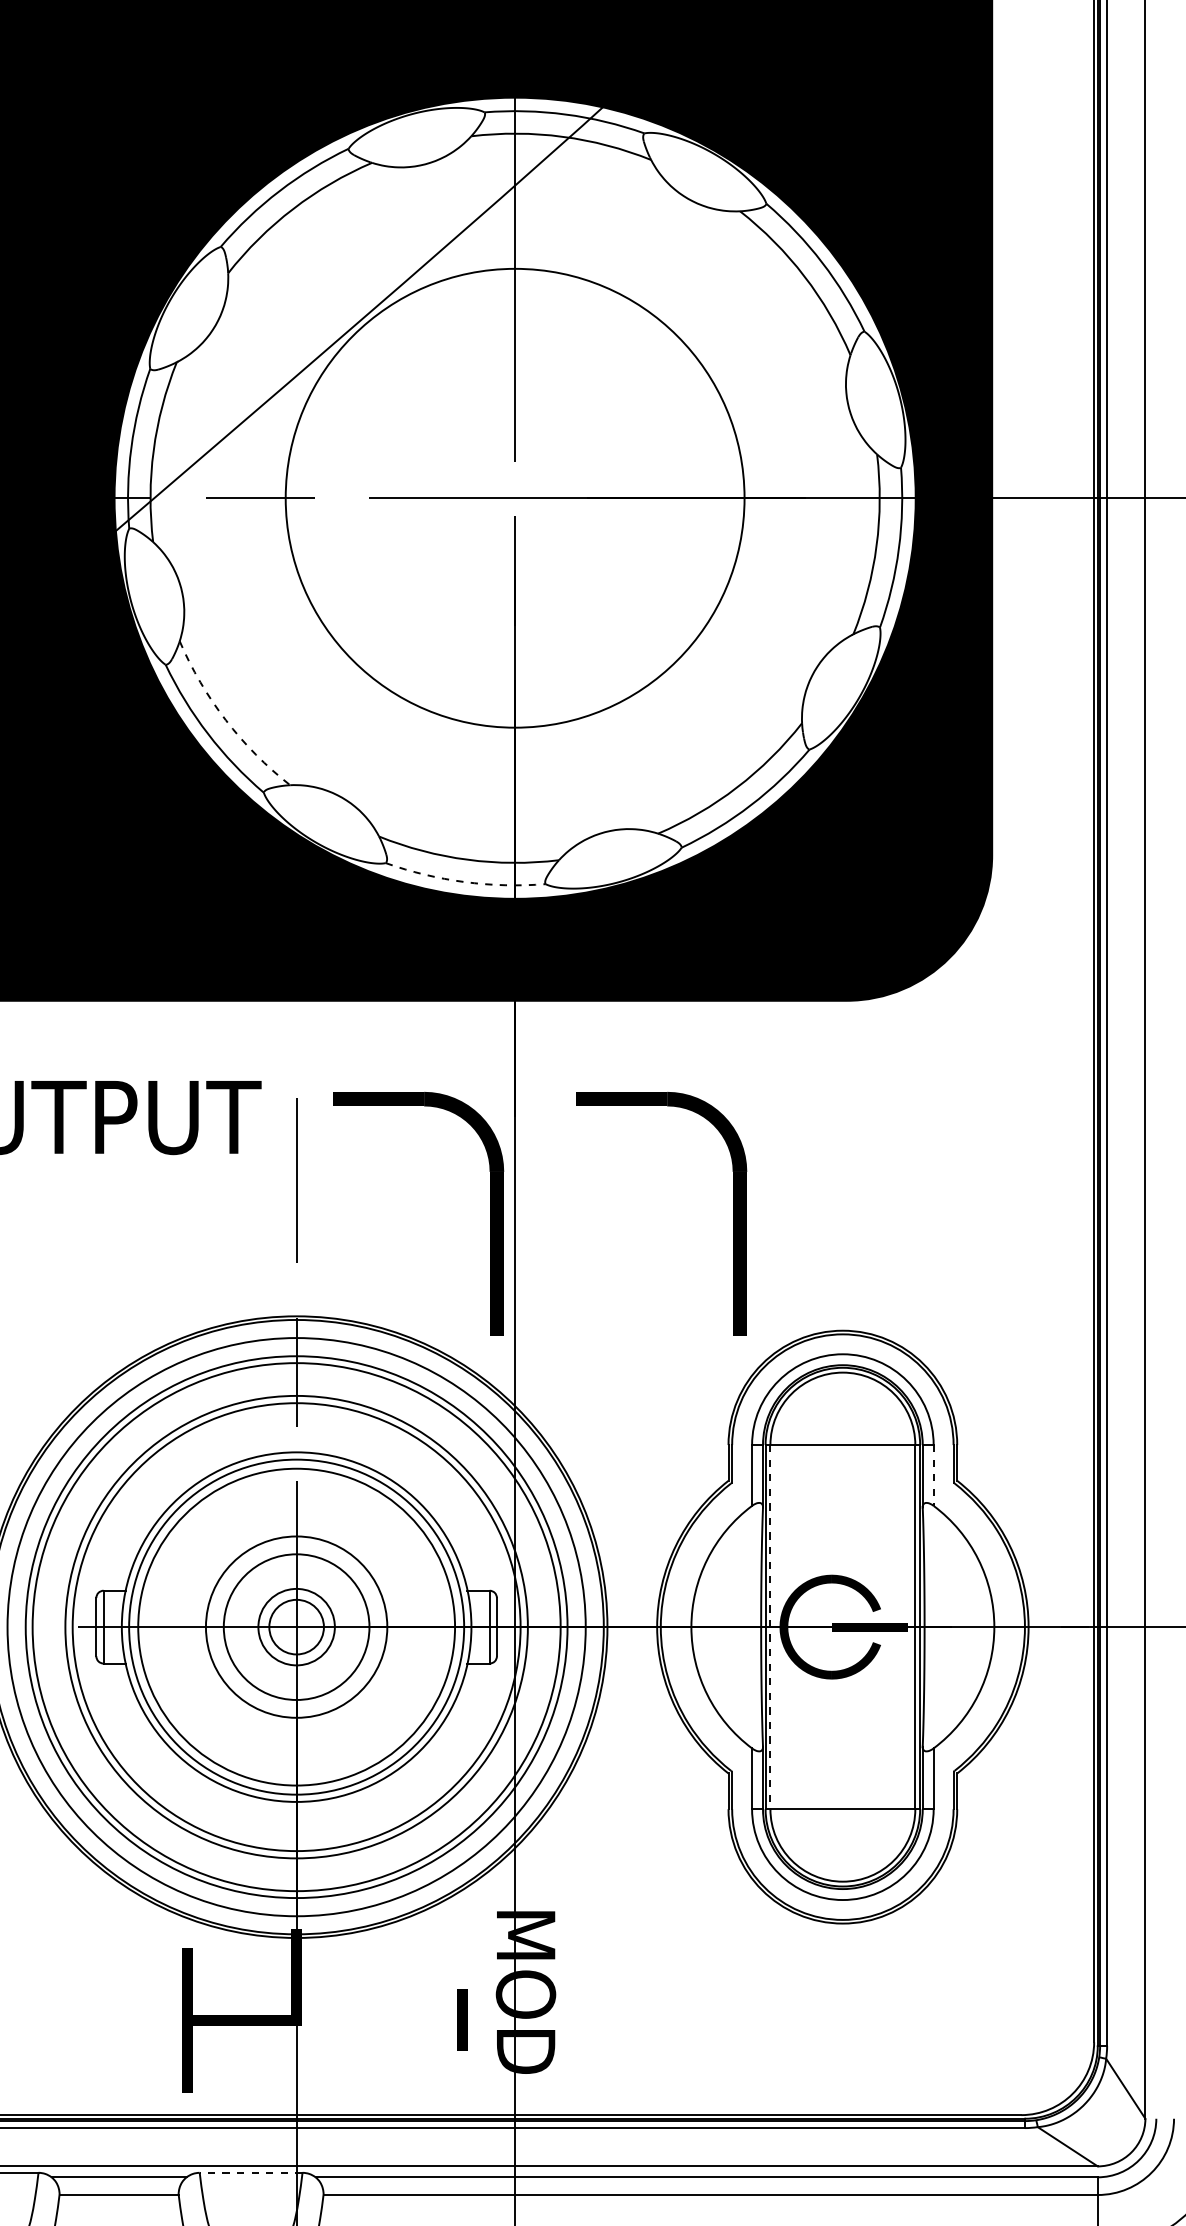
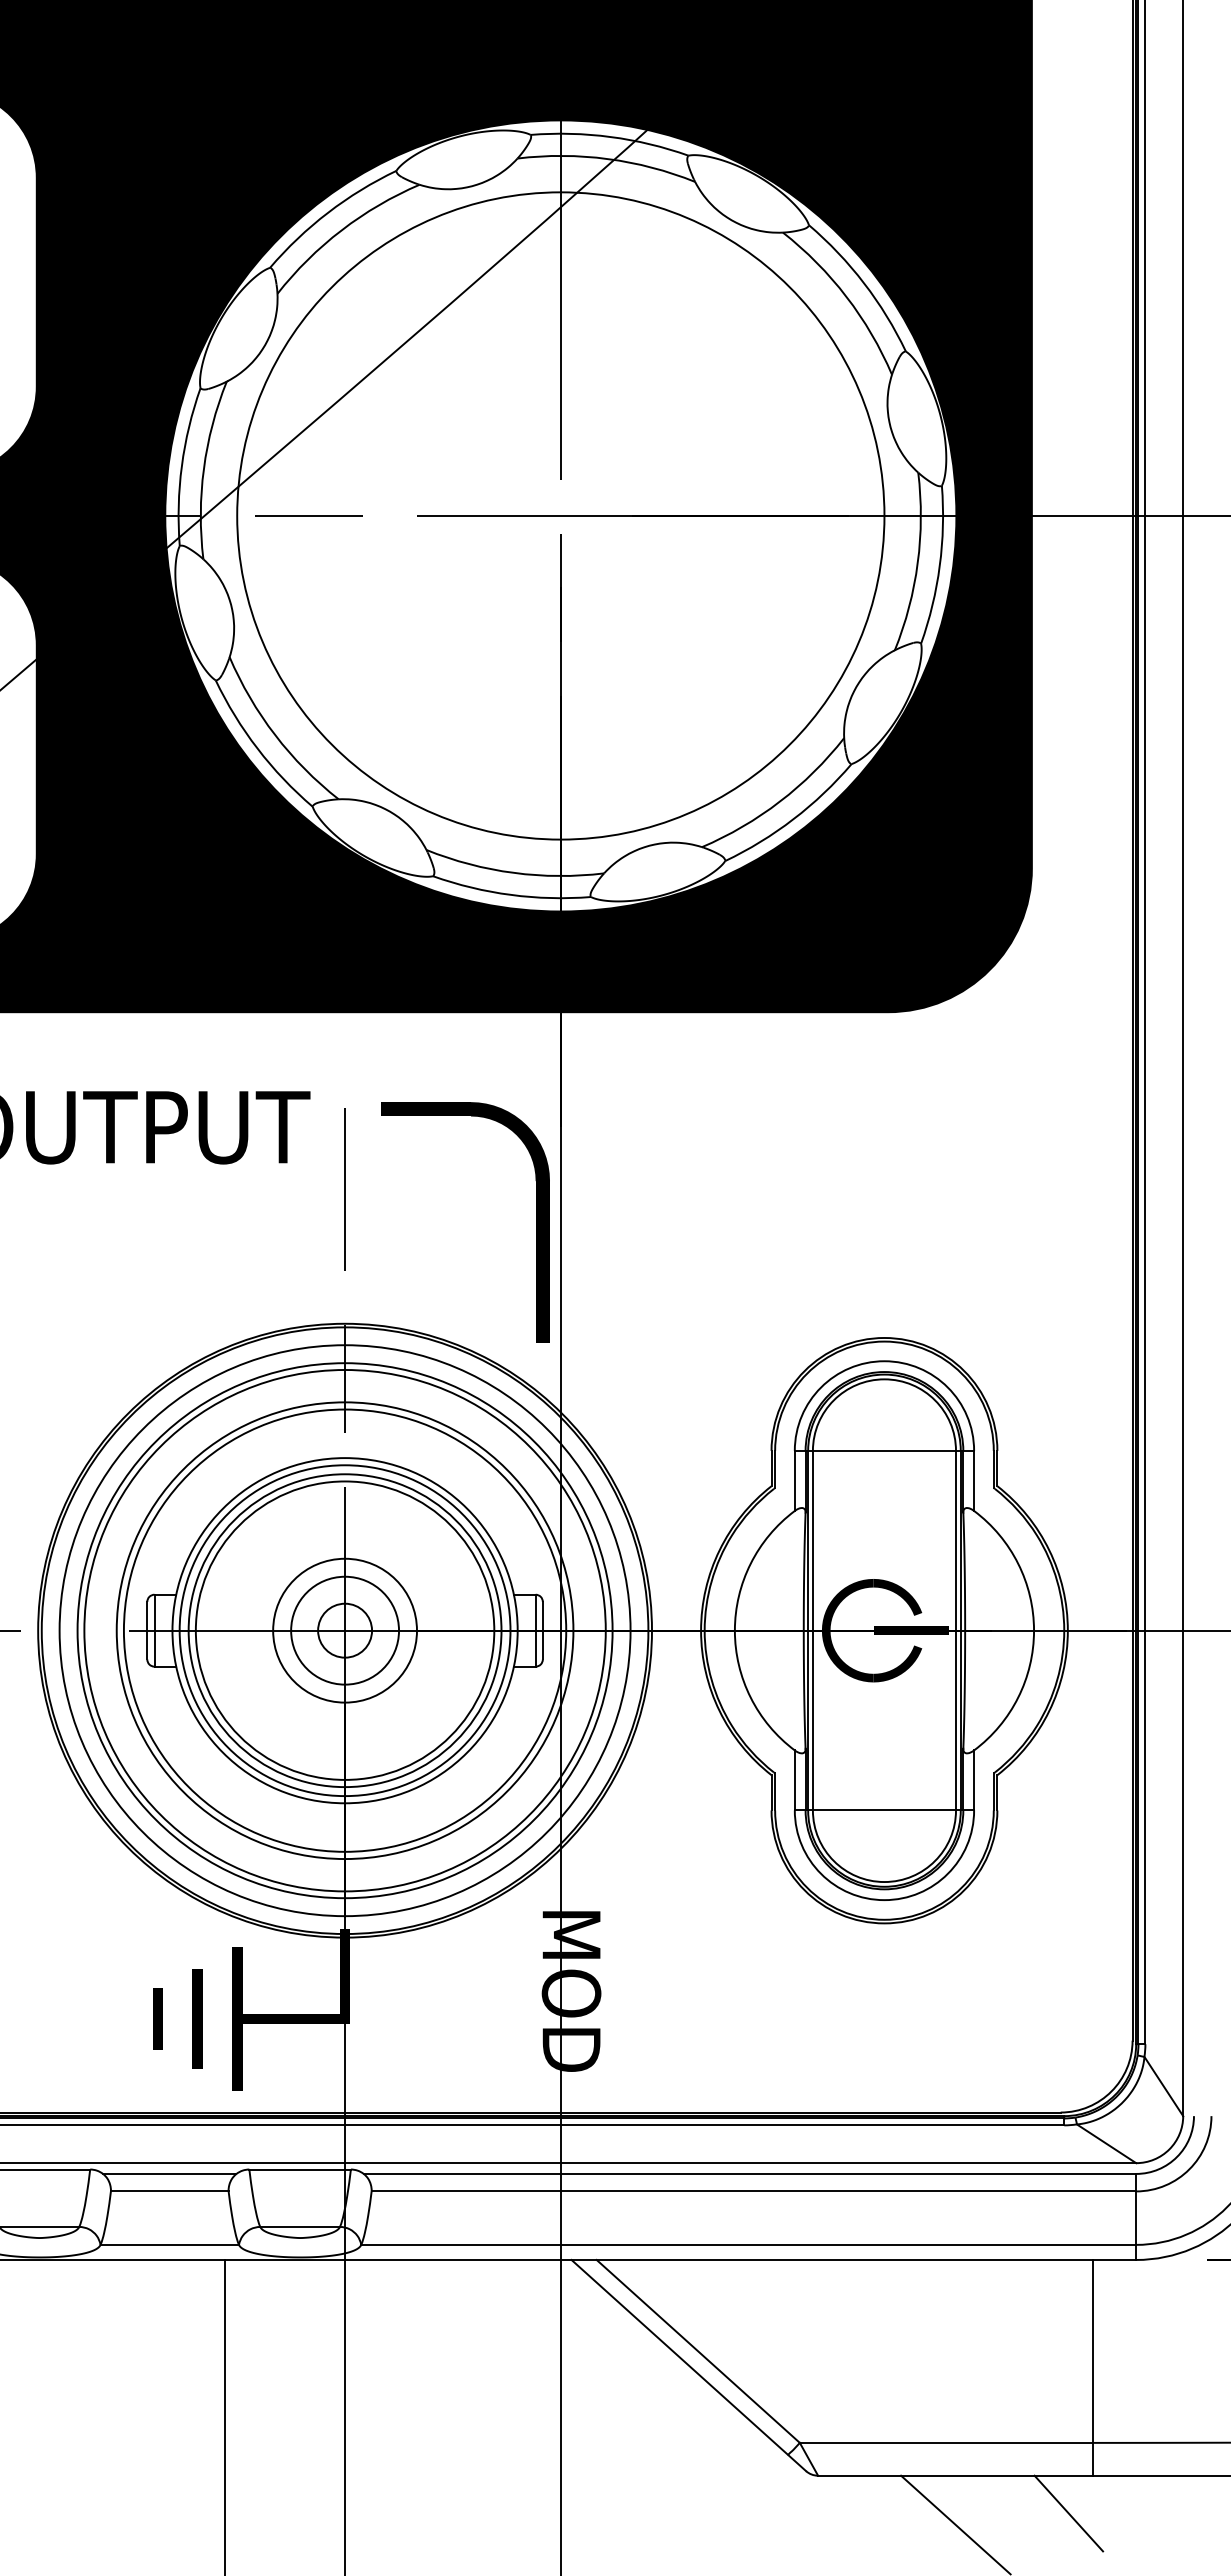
circle: (514, 497) -> (560, 515), size x1.43
arc: (226, 720) -> (275, 735), dashed -> solid
arc: (464, 881) -> (510, 894), dashed -> solid
curve: (733, 1213) -> (776, 1222), removed
line: (934, 1476) -> (974, 1481), dashed -> solid
circle: (296, 1626) -> (344, 1630), size x1.67
circle: (297, 1626) -> (345, 1630), size x1.43
line: (769, 1626) -> (812, 1630), dashed -> solid
line: (147, 2019) -> (197, 2018), added
line: (462, 2019) -> (157, 2018), moved
line: (251, 2172) -> (300, 2169), dashed -> solid

